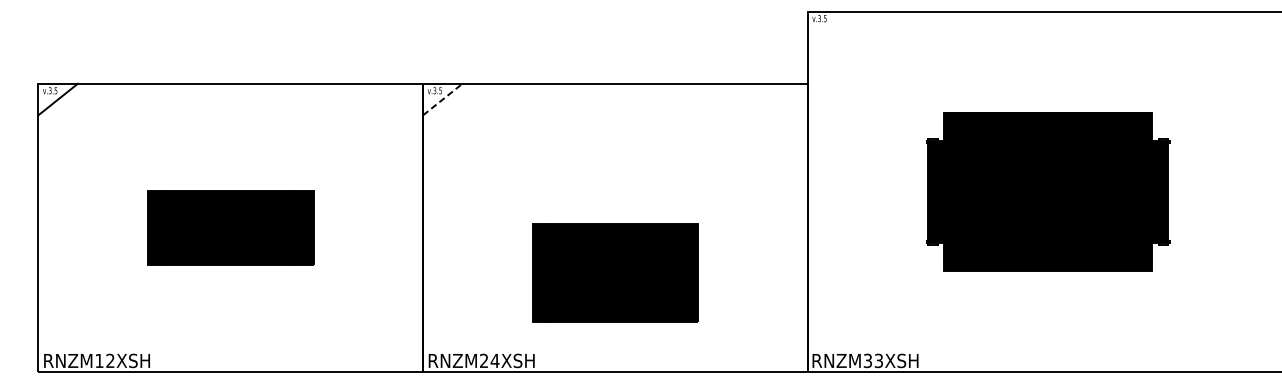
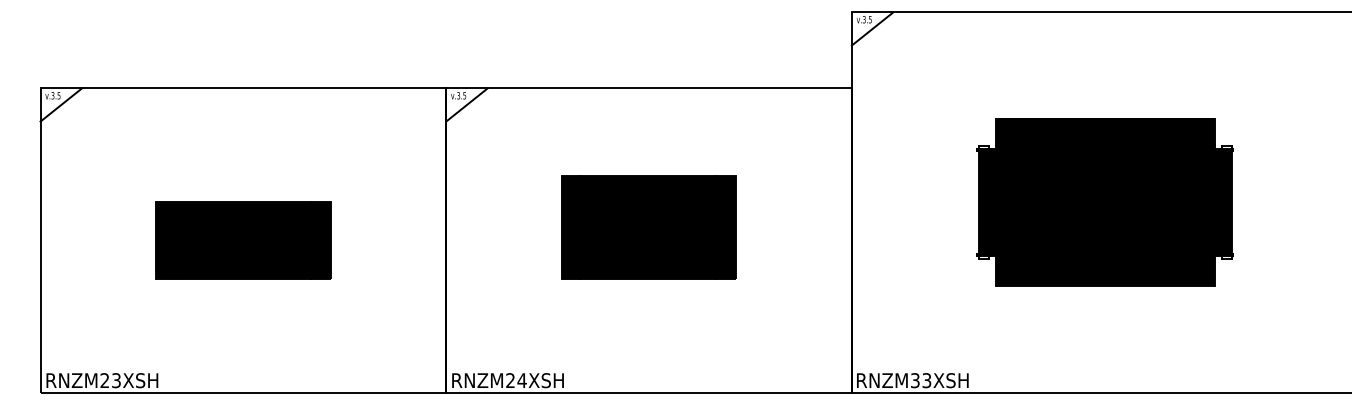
line: (827, 27) -> (872, 28), added
line: (442, 99) -> (466, 104), dashed -> solid
part: (614, 272) -> (648, 227), moved
text: (104, 360) -> (110, 380), RNZM12XSH -> RNZM23XSH

